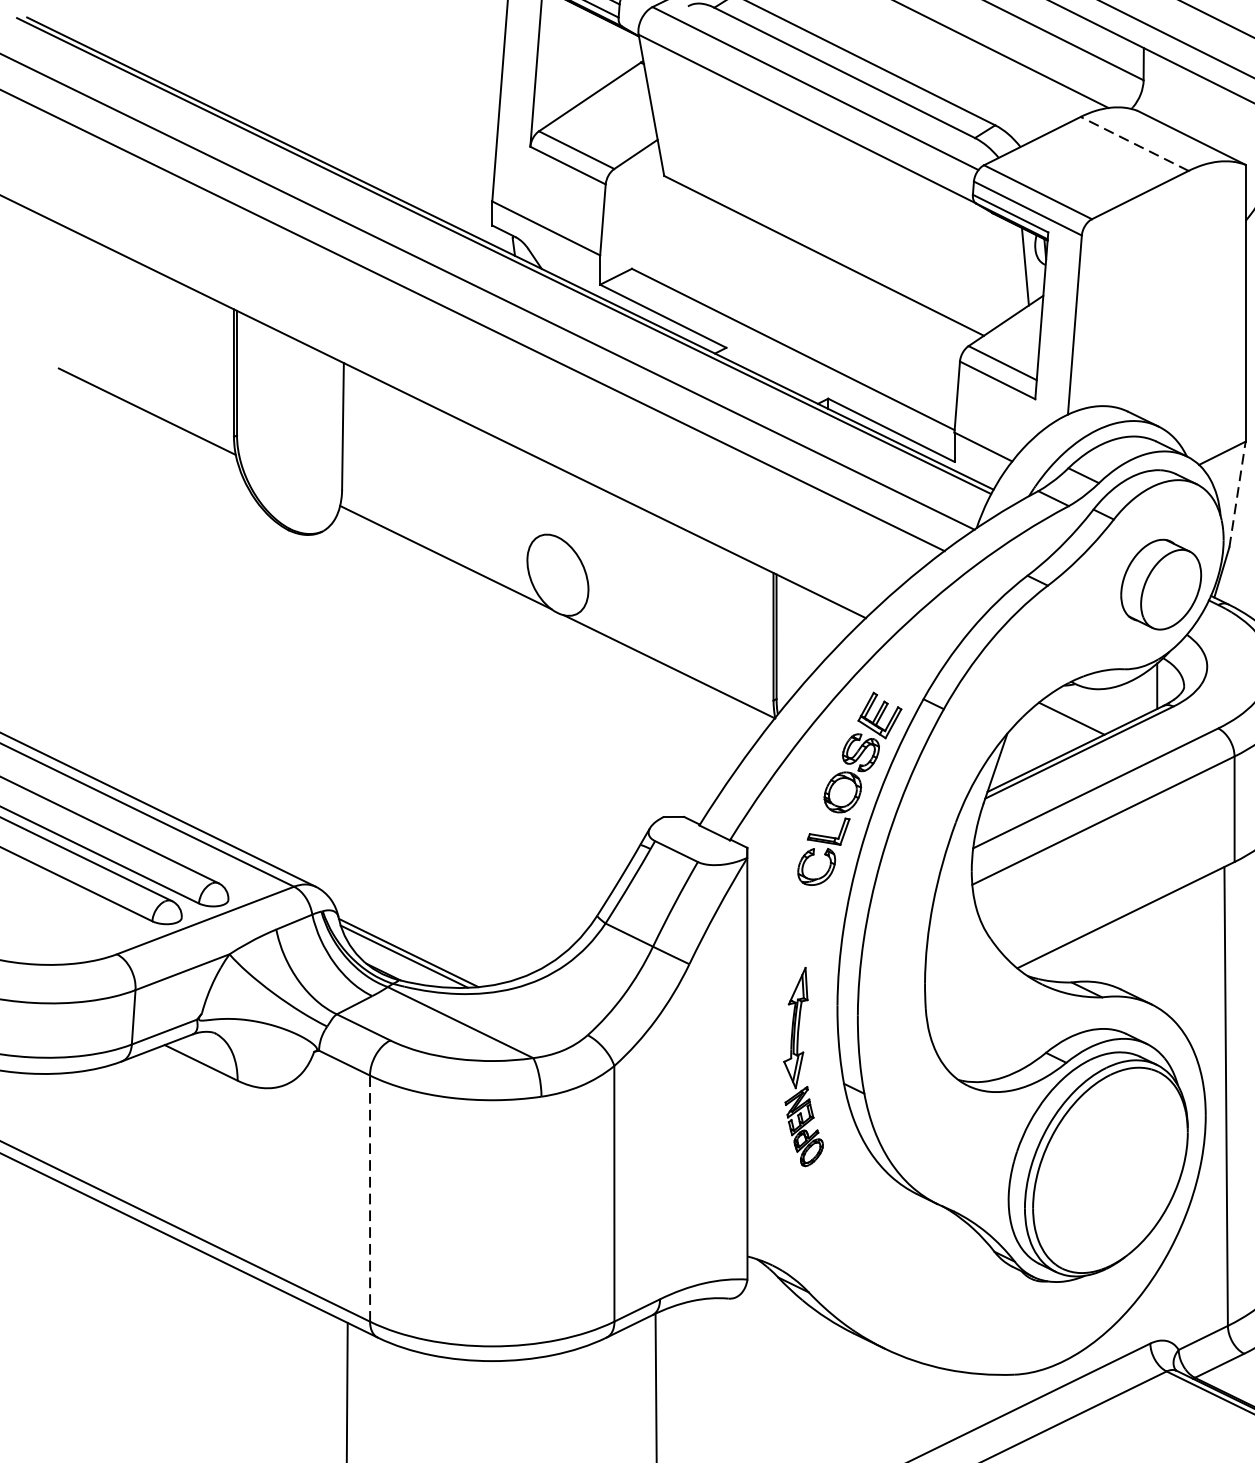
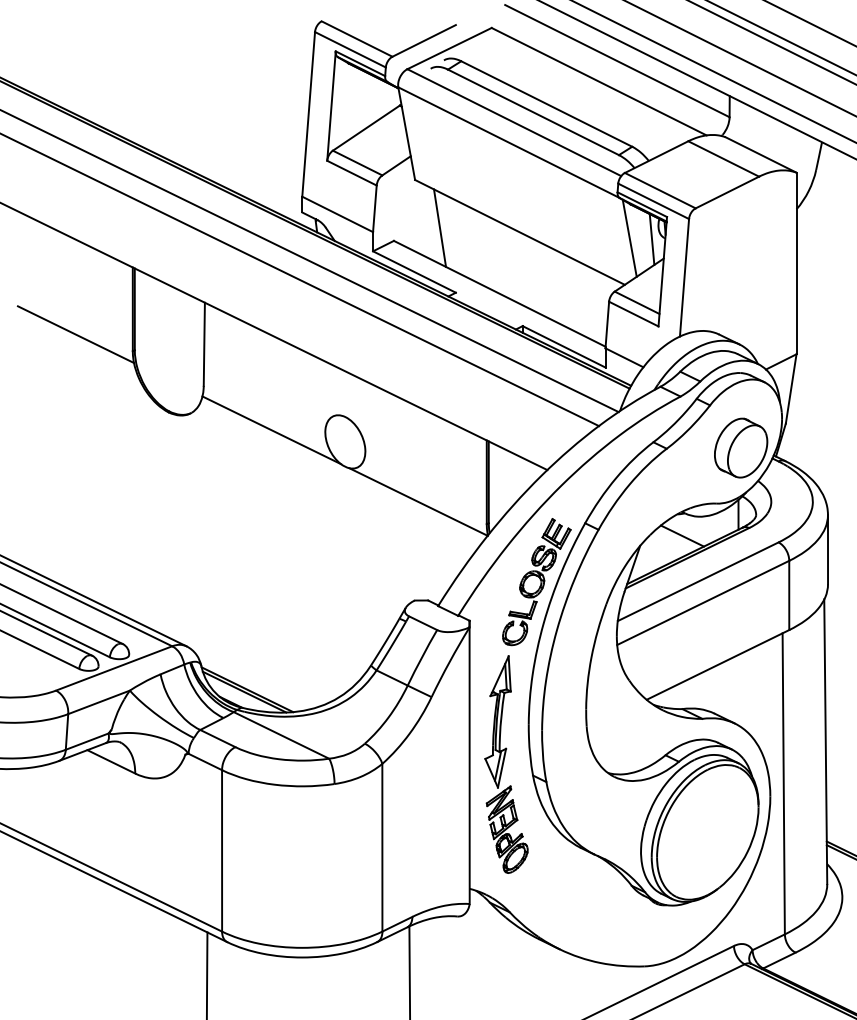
line: (1134, 143) -> (723, 158), dashed -> solid
line: (702, 248) -> (440, 227), added
line: (991, 263) -> (629, 237), added
line: (1237, 493) -> (791, 388), dashed -> solid
part: (803, 1066) -> (506, 764), size x1.67
line: (370, 1198) -> (222, 850), dashed -> solid

